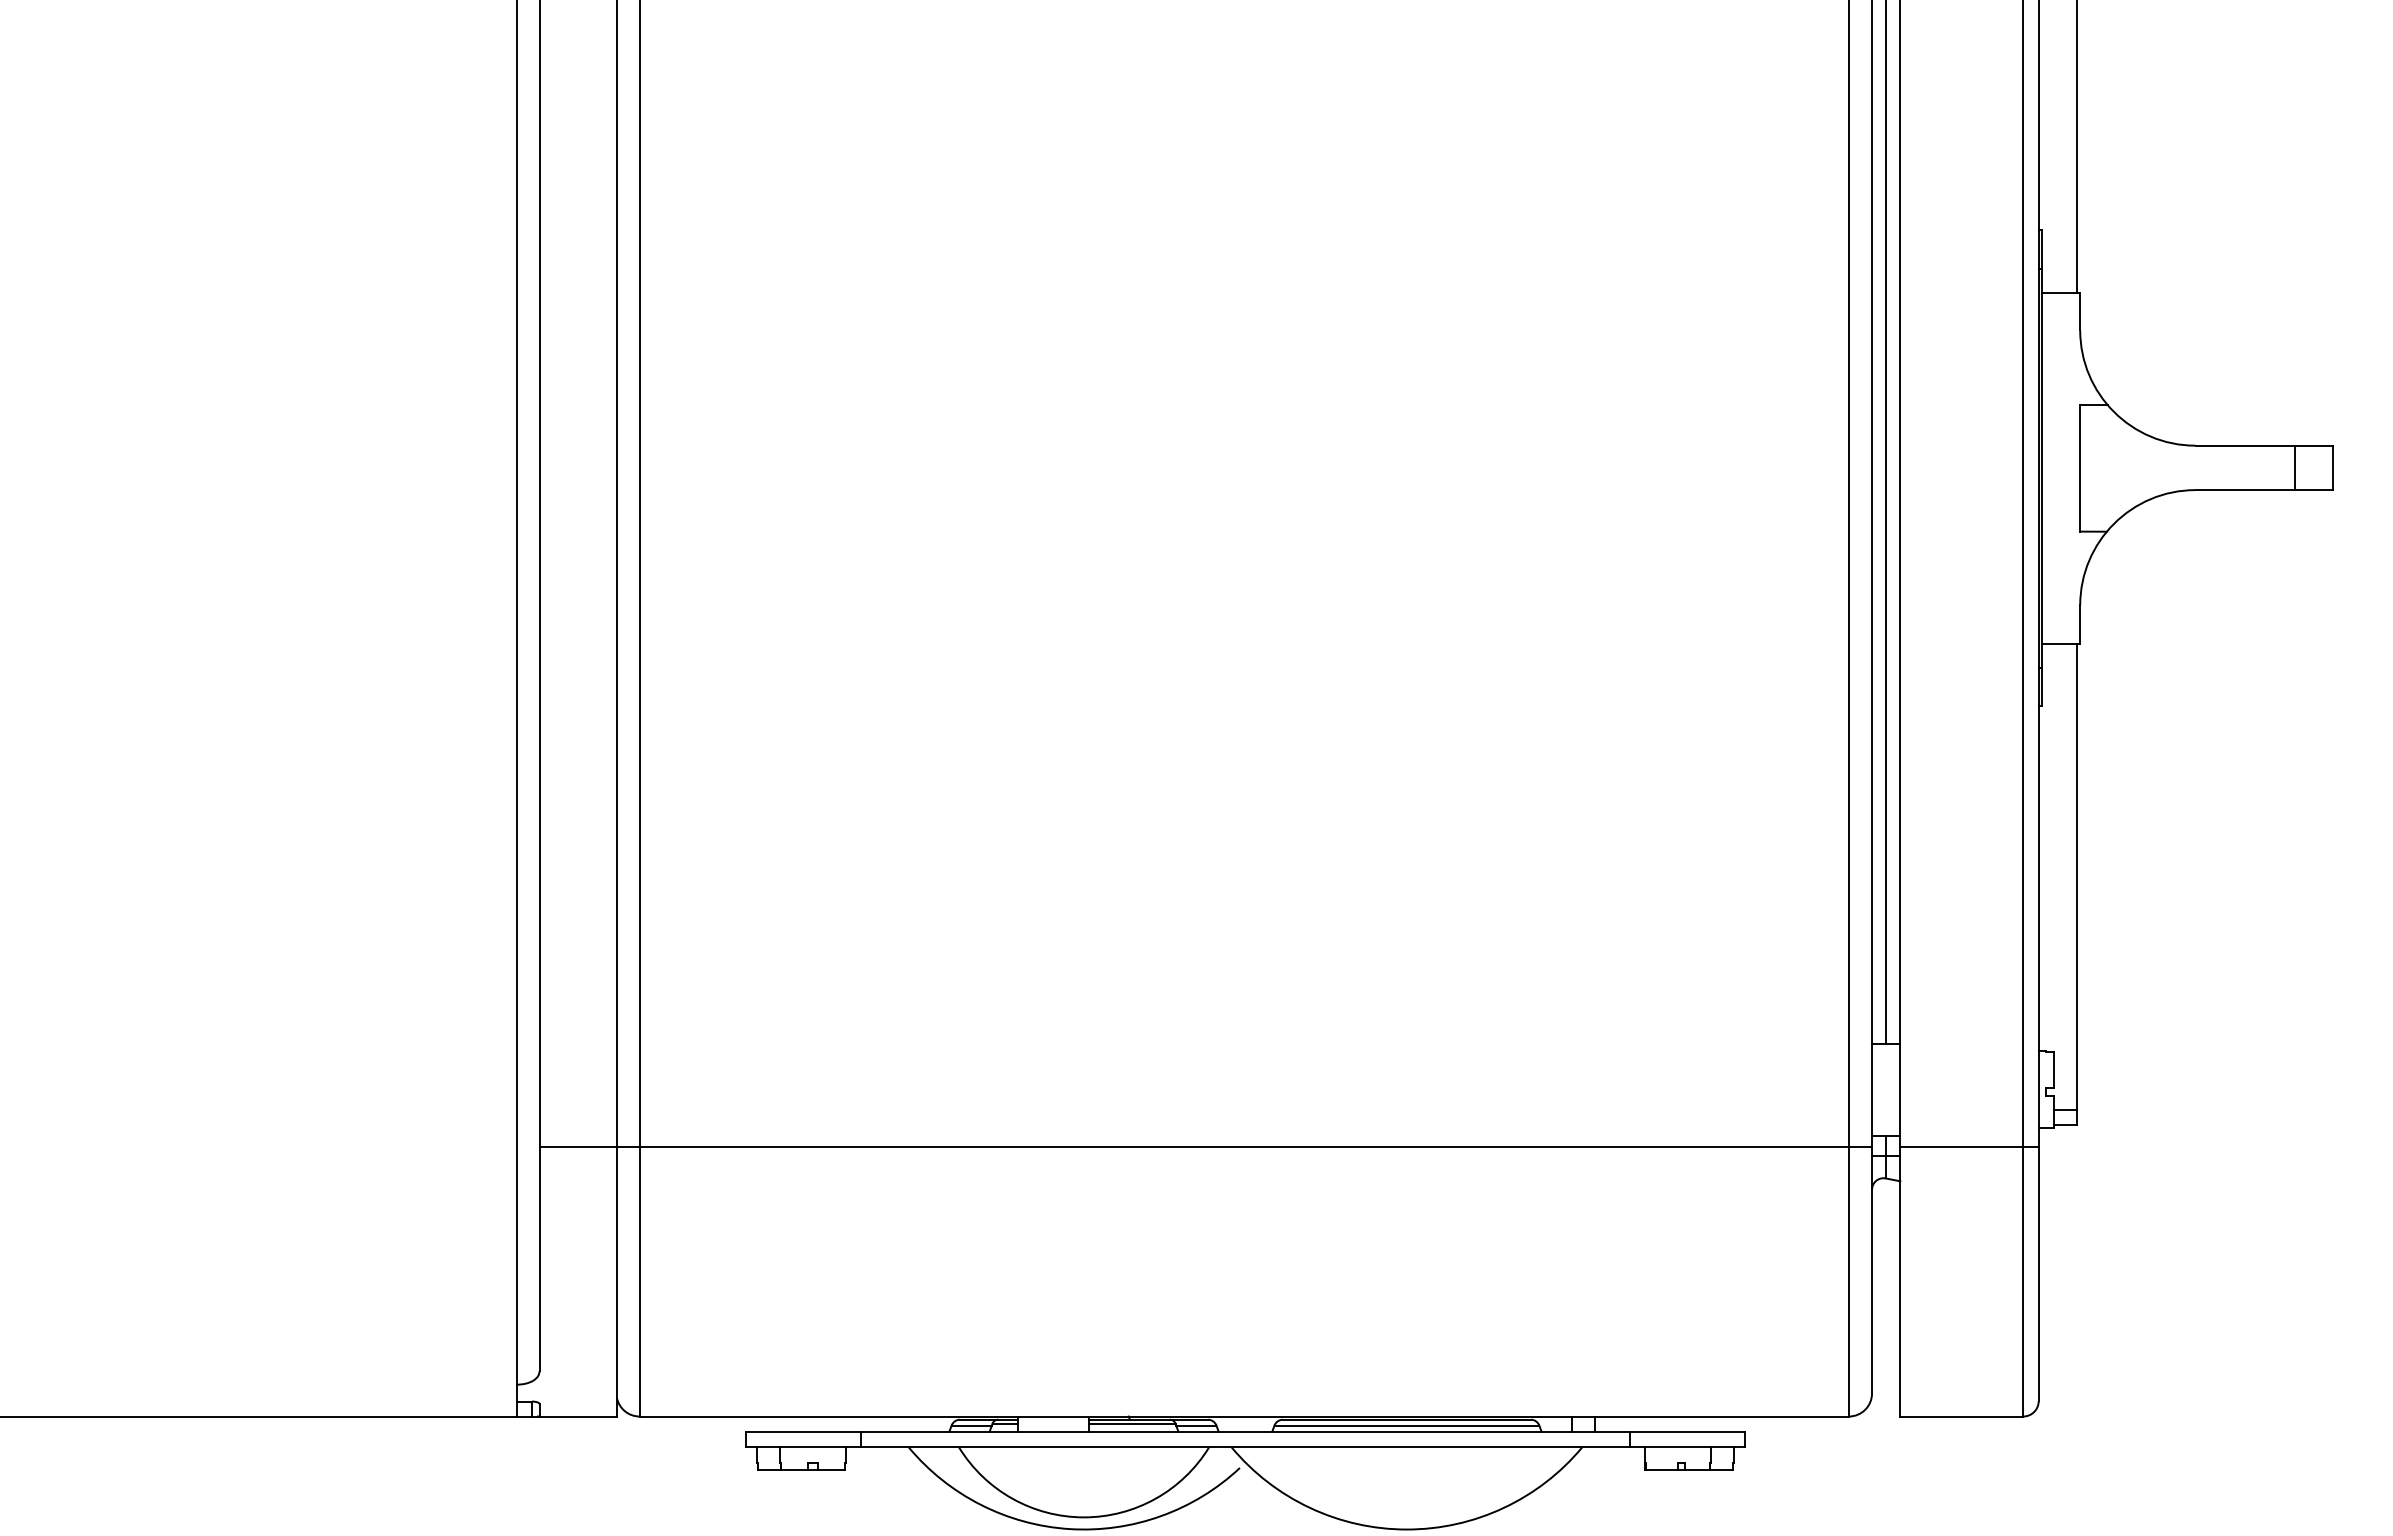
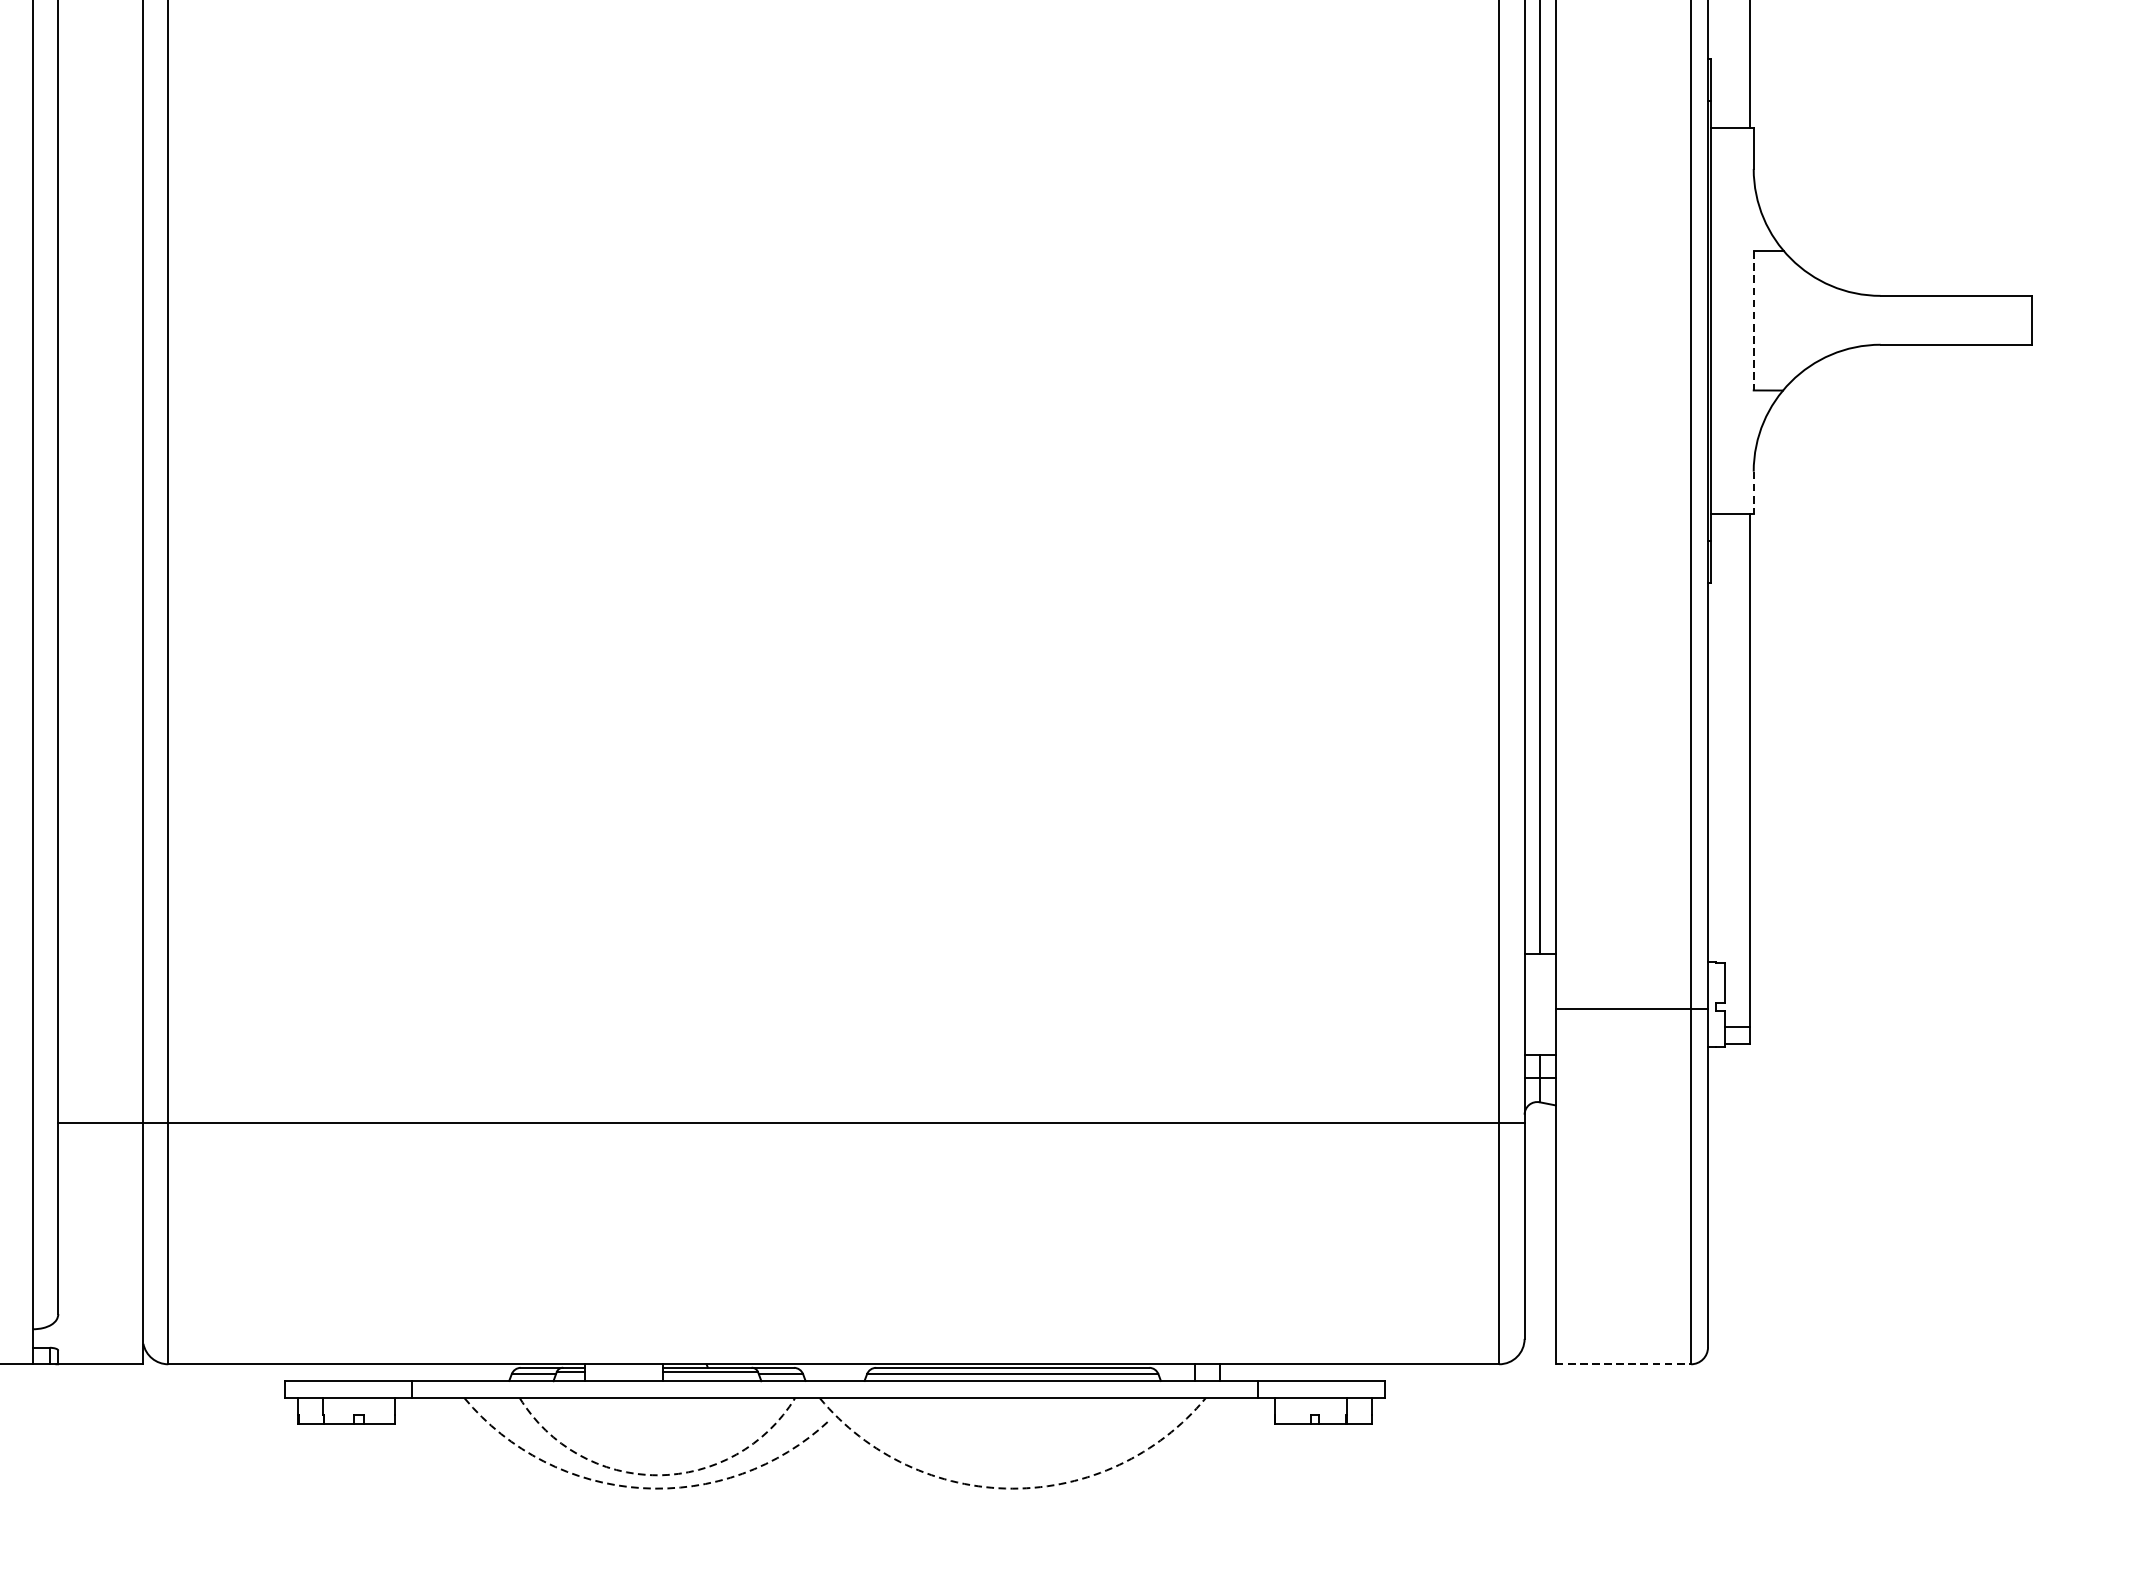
line: (2294, 467) -> (1989, 319), removed
line: (2080, 468) -> (1754, 320), solid -> dashed
line: (2080, 625) -> (1754, 493), solid -> dashed
line: (1205, 1147) -> (791, 1123), moved
line: (1969, 1147) -> (1631, 1008), moved
line: (1962, 1416) -> (1624, 1364), solid -> dashed
arc: (1084, 1517) -> (657, 1475), solid -> dashed
arc: (1069, 1529) -> (641, 1488), solid -> dashed
arc: (1406, 1529) -> (1012, 1488), solid -> dashed

